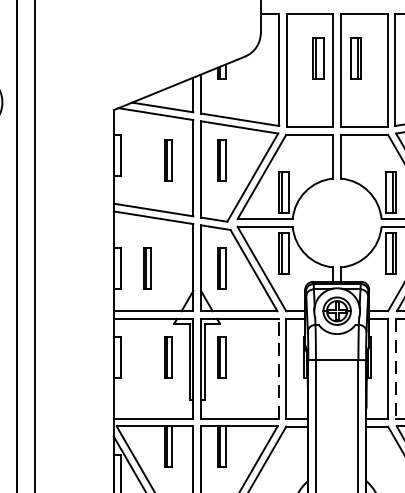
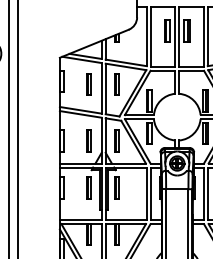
part: (147, 267) -> (88, 140), moved
line: (278, 368) -> (146, 193), dashed -> solid
line: (396, 370) -> (208, 194), dashed -> solid

